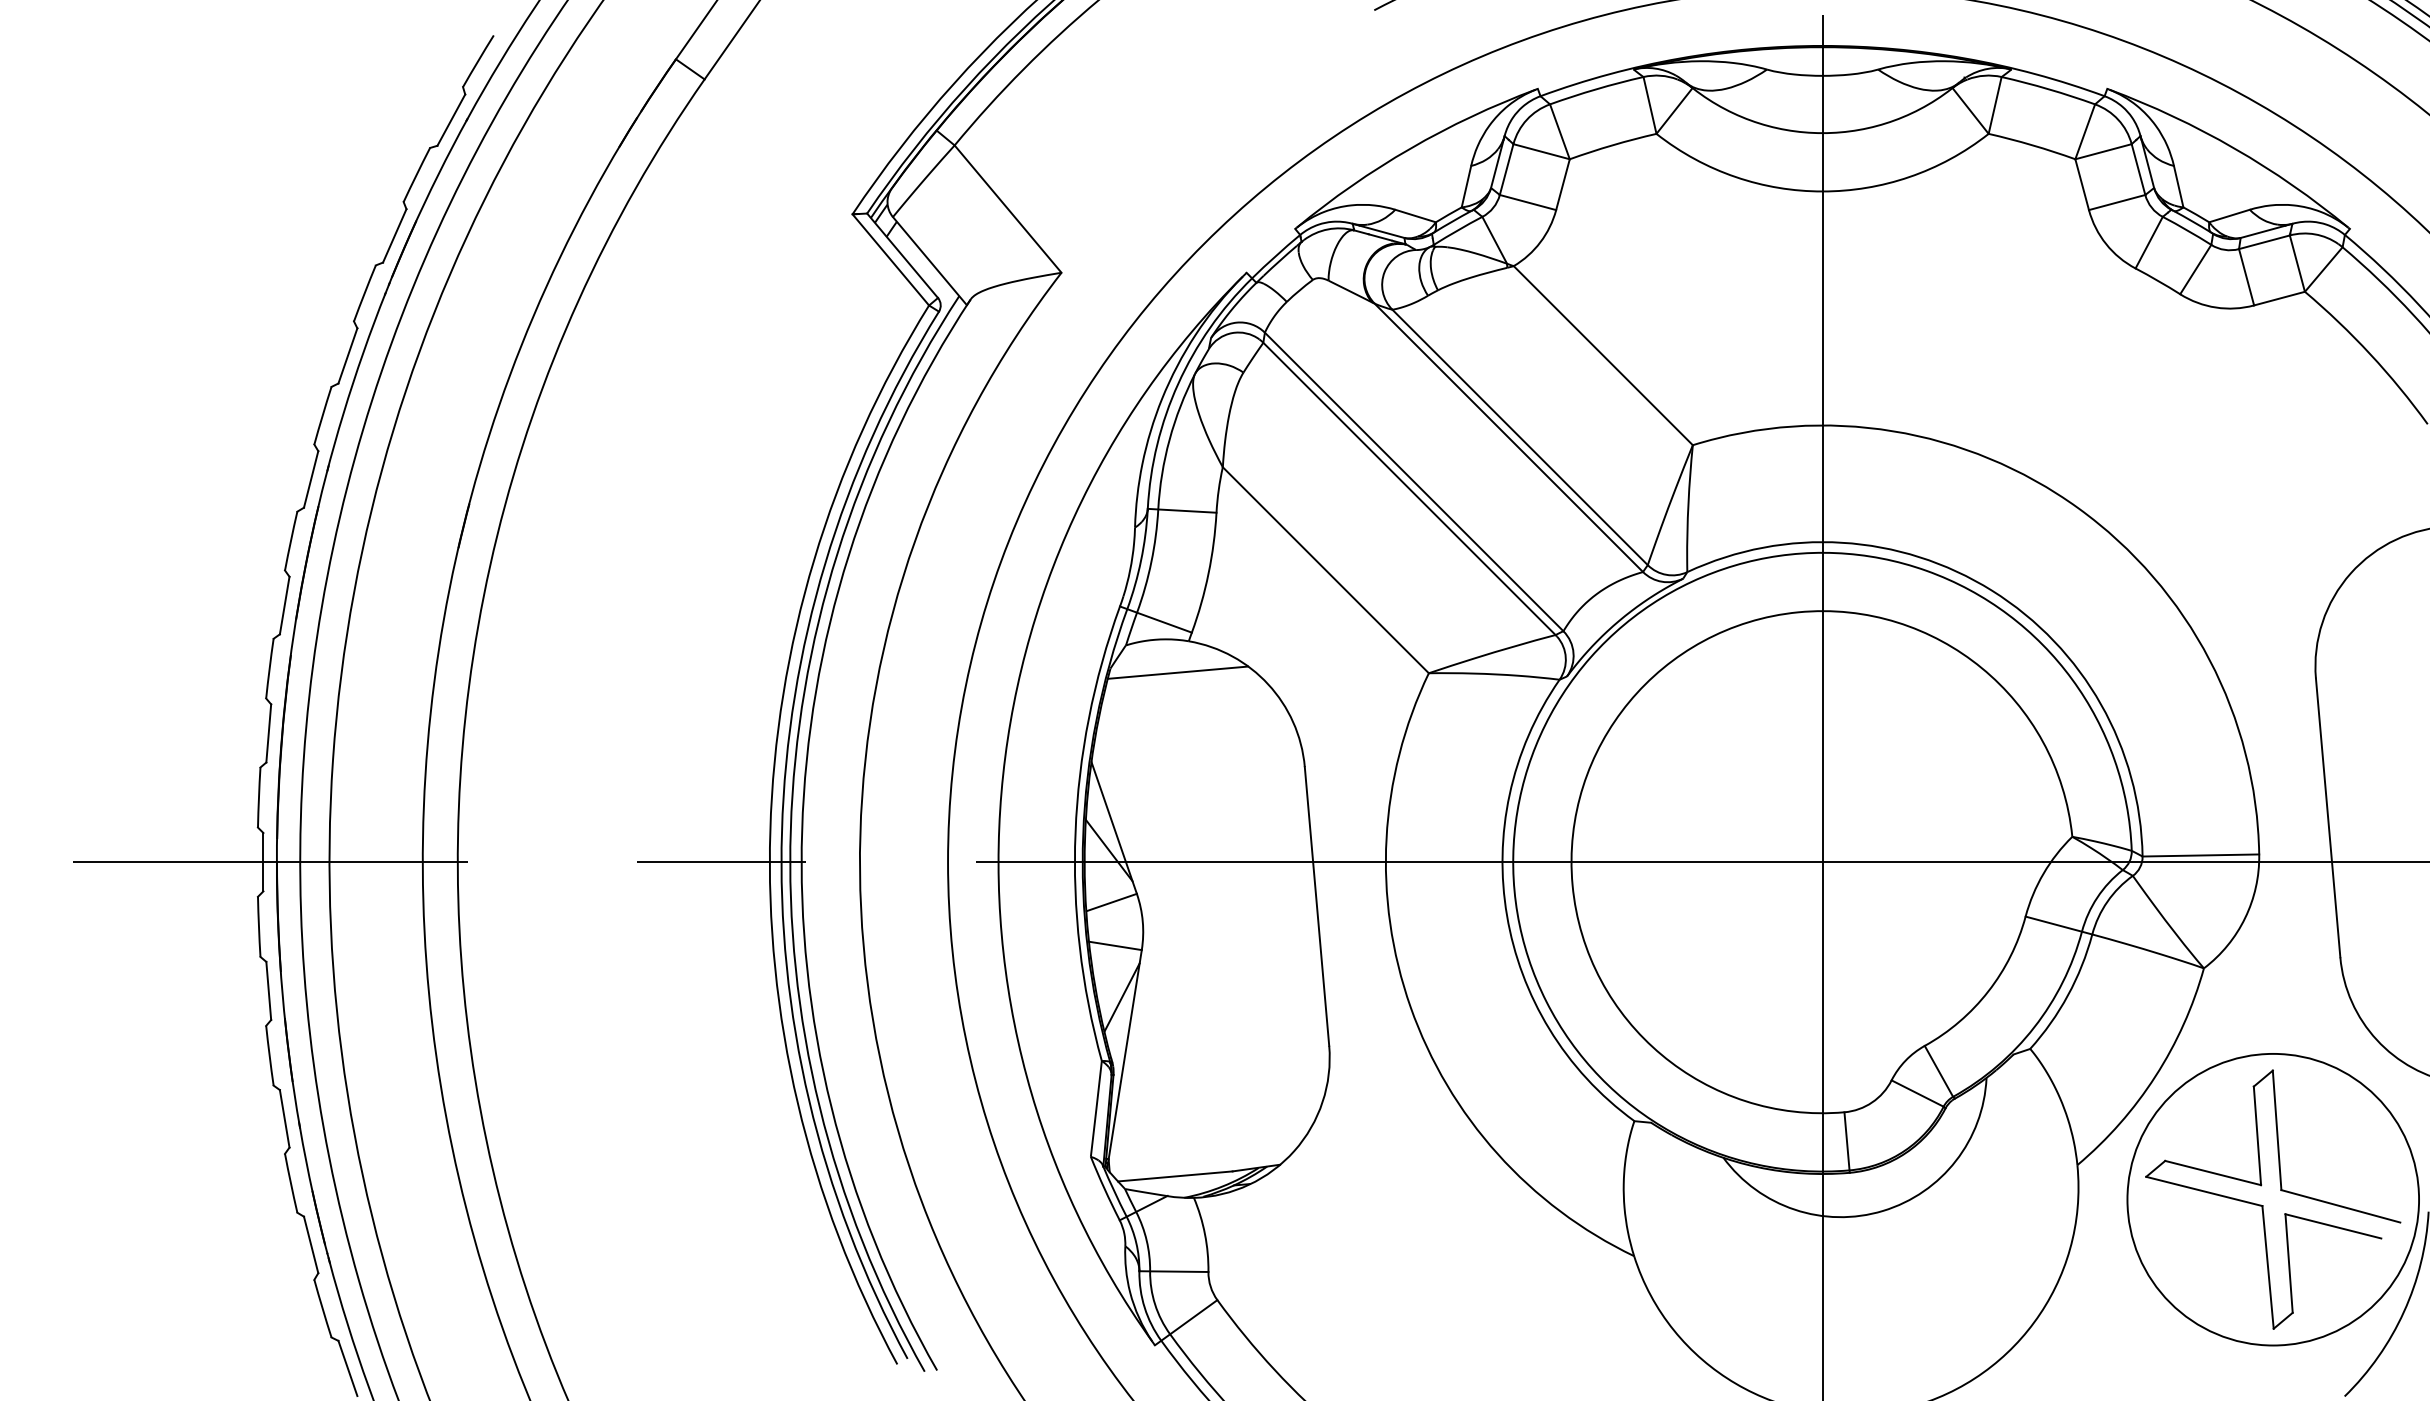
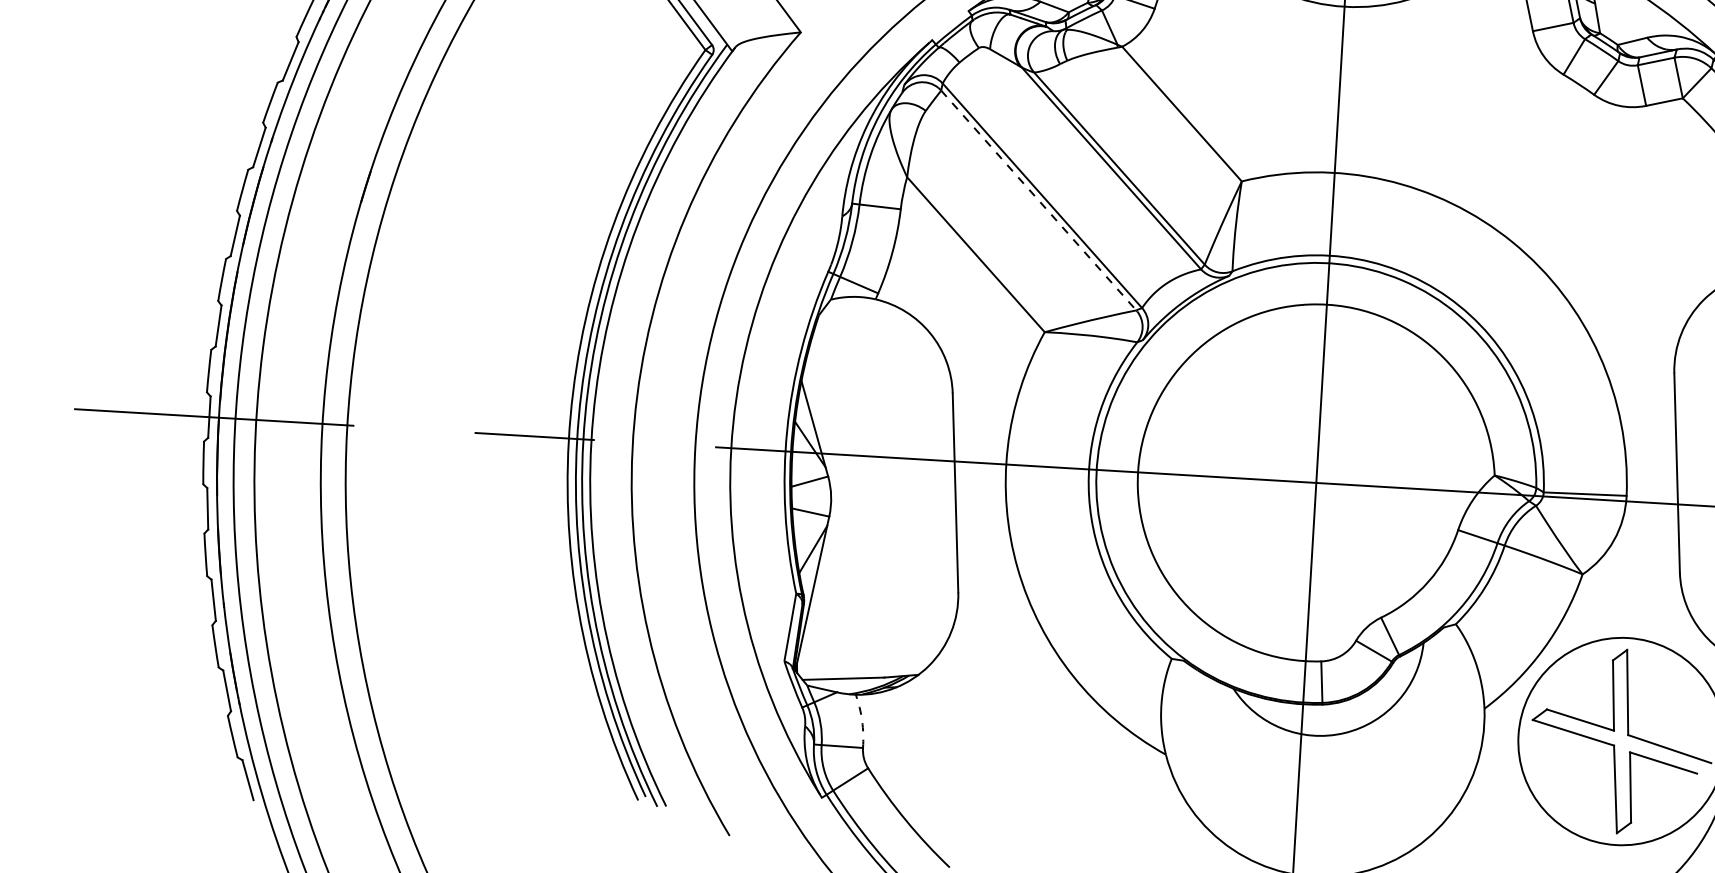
line: (1409, 488) -> (1038, 200), solid -> dashed
line: (1177, 672) -> (866, 321), removed
arc: (1205, 1234) -> (862, 721), solid -> dashed

